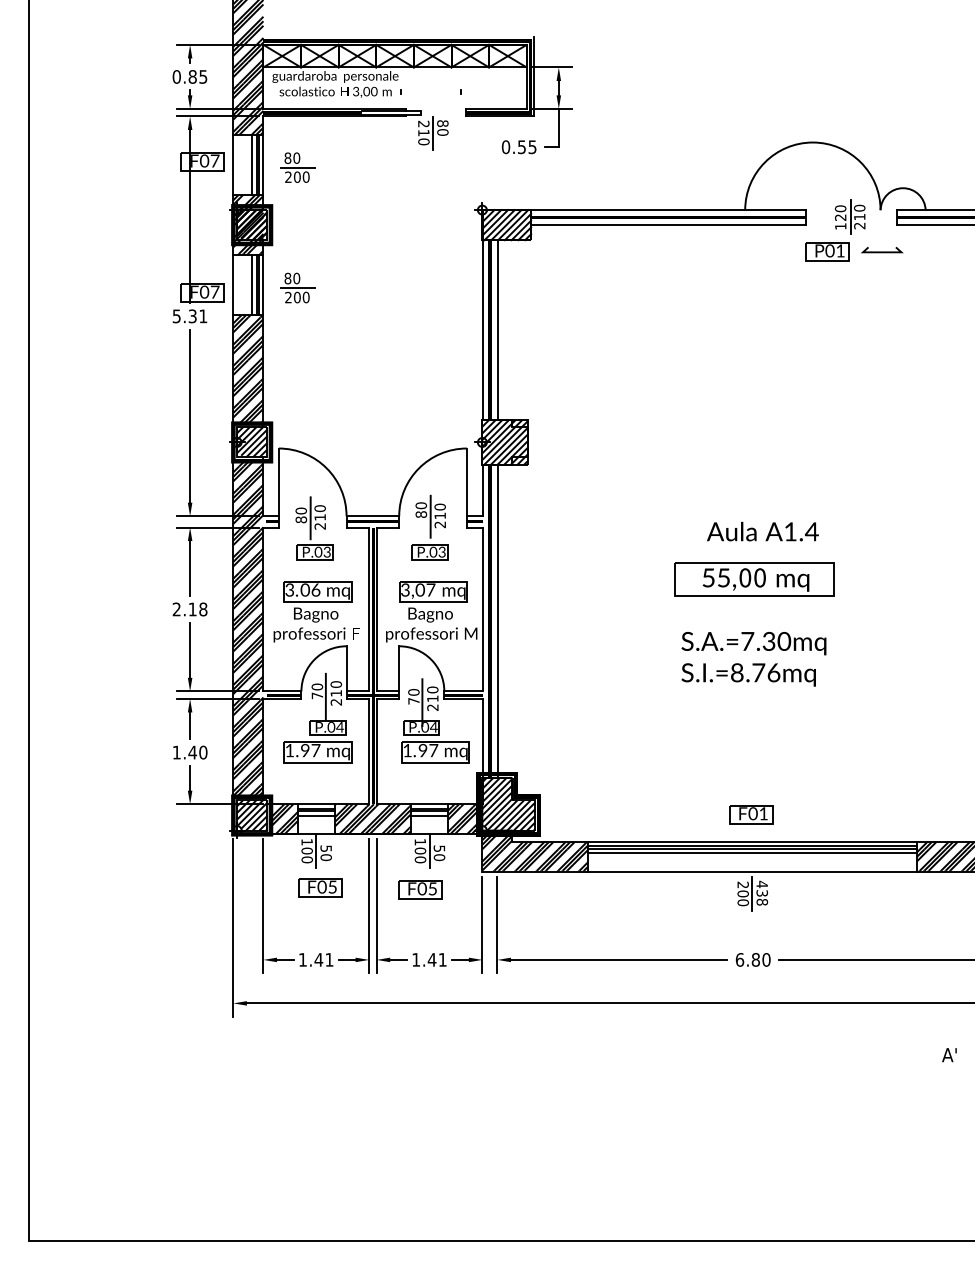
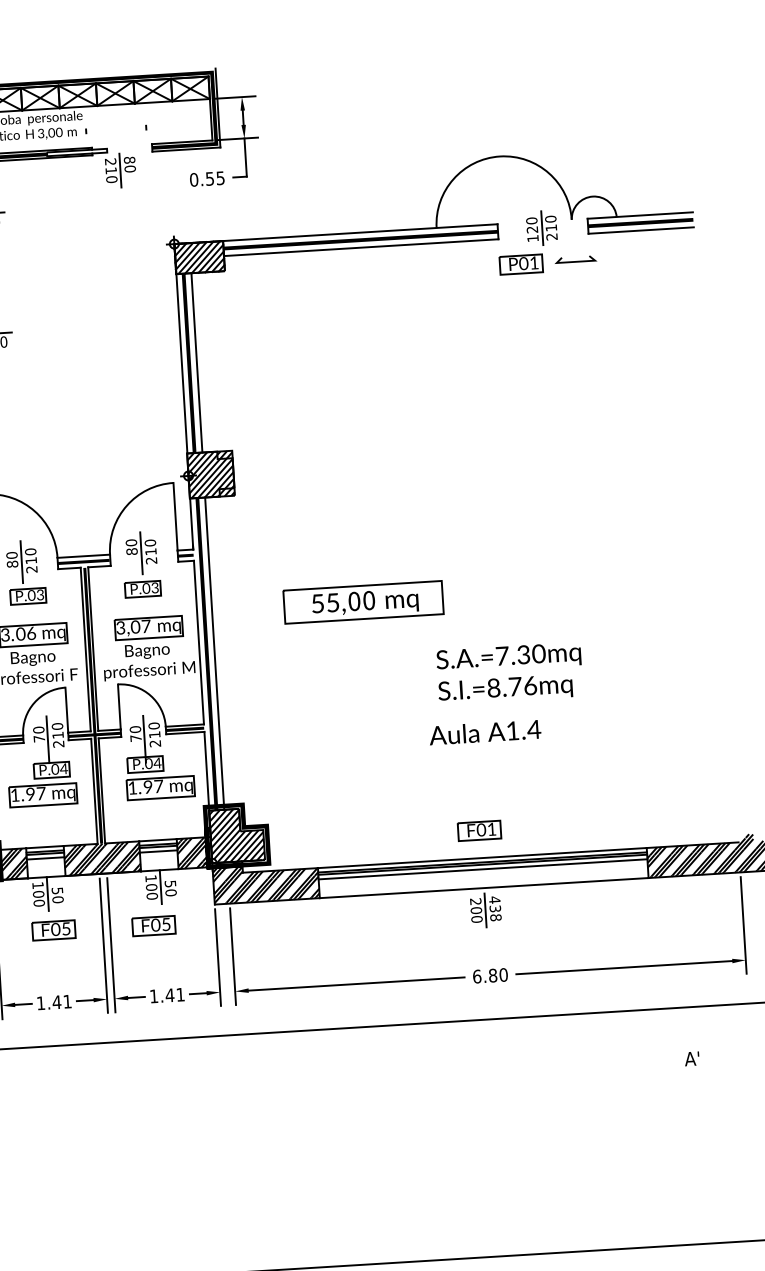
text: (762, 531) -> (484, 732), moved
part: (754, 579) -> (363, 602), moved
text: (753, 658) -> (509, 672), moved

